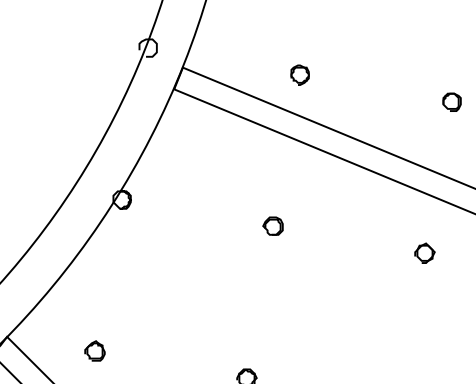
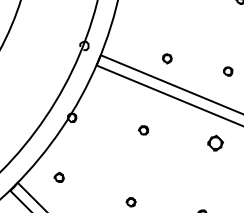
part: (300, 74) -> (167, 58), moved
part: (423, 251) -> (214, 142), size x1.6
part: (93, 349) -> (58, 176), moved

